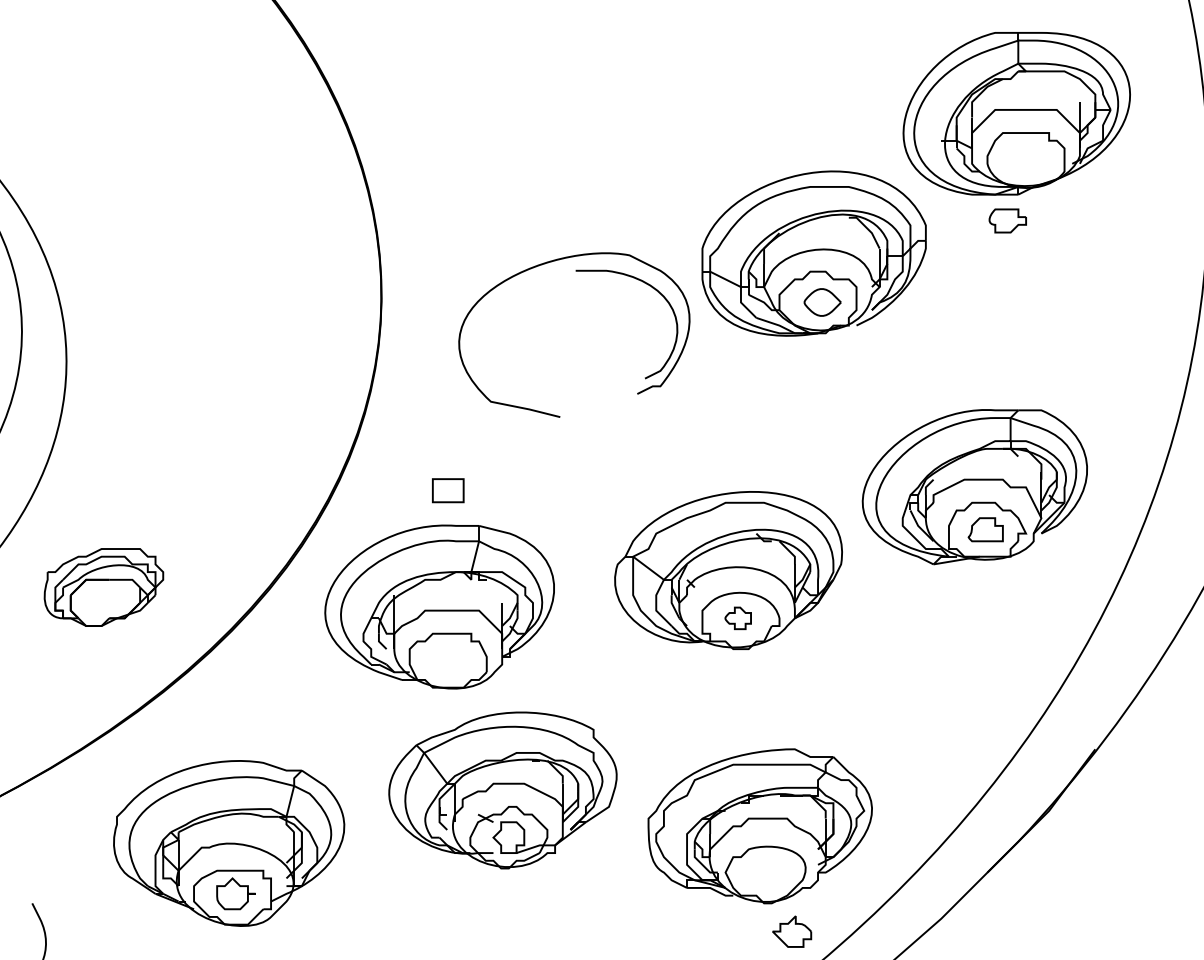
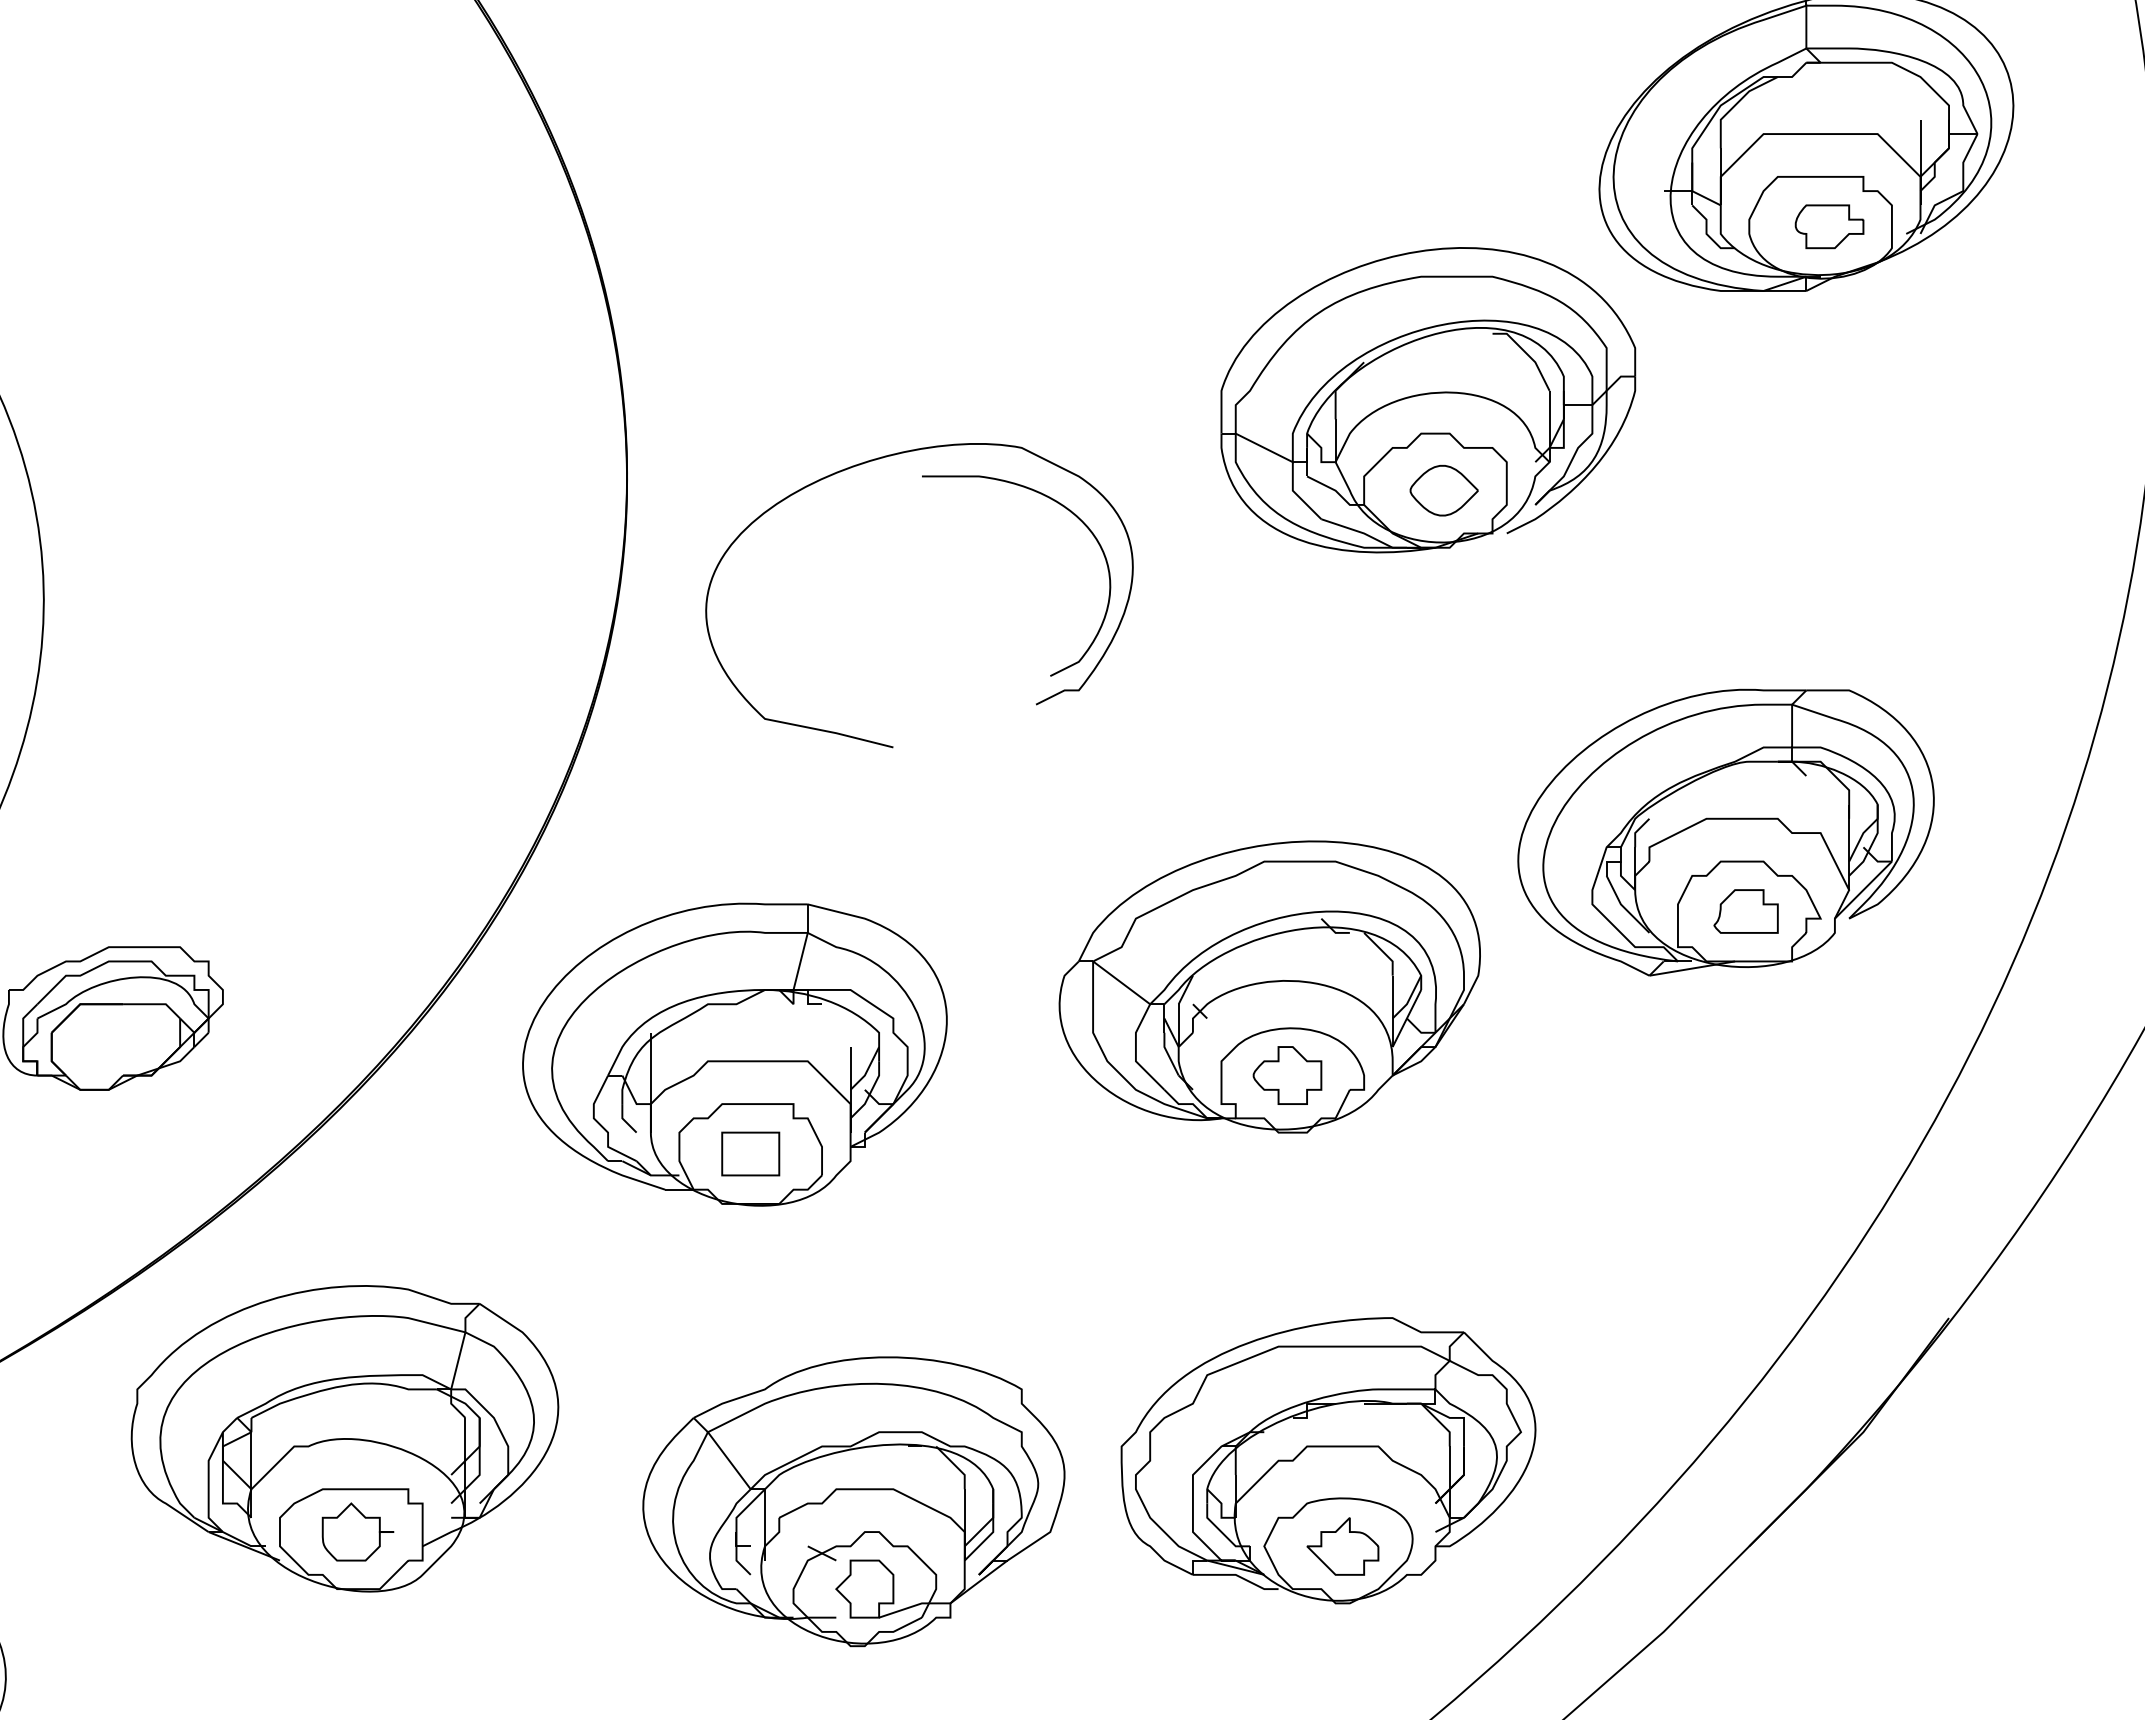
part: (1007, 220) -> (1828, 225), moved
part: (575, 271) -> (921, 477), moved
part: (448, 490) -> (751, 1153), moved
part: (738, 618) -> (1288, 1075), size x1.43
part: (502, 790) -> (853, 1501), moved
part: (229, 843) -> (345, 1438), moved
part: (792, 931) -> (1343, 1546), moved

